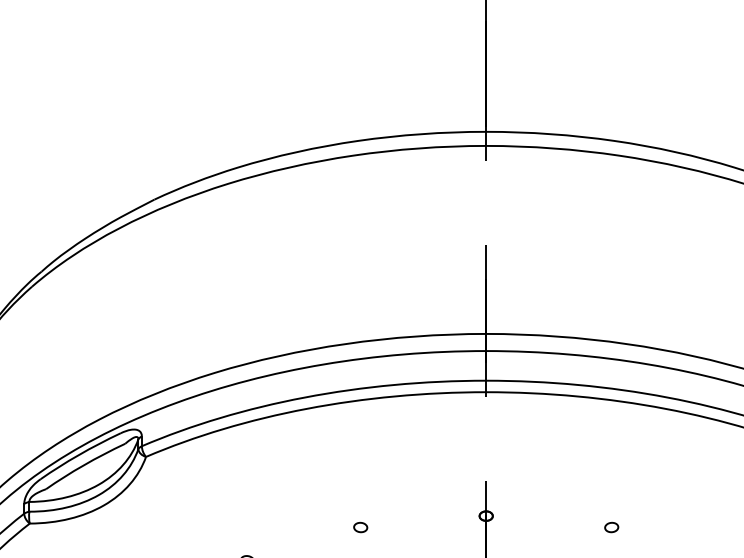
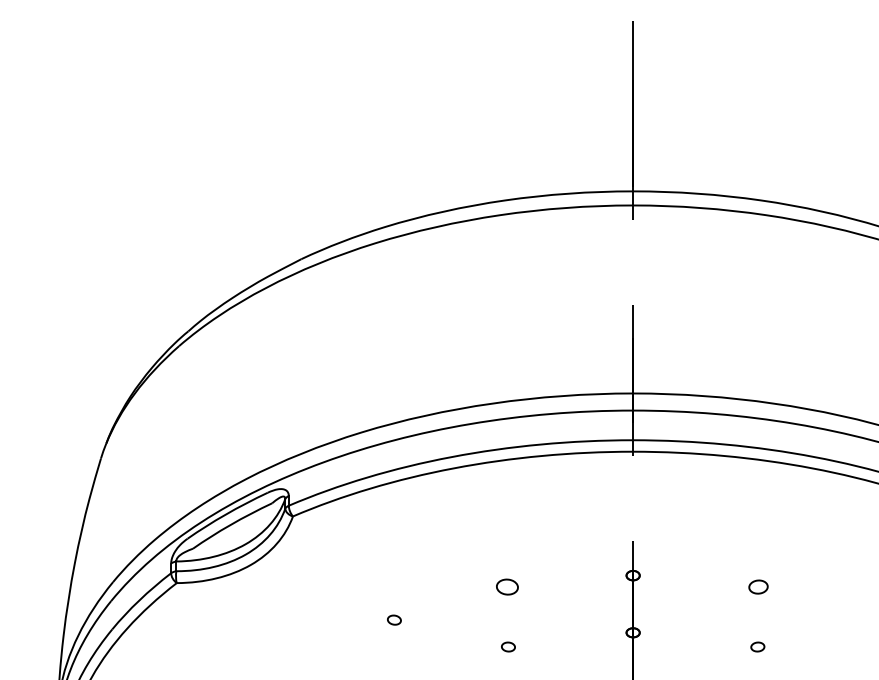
part: (360, 526) -> (507, 586), size x1.6
part: (611, 526) -> (758, 586), size x1.4

